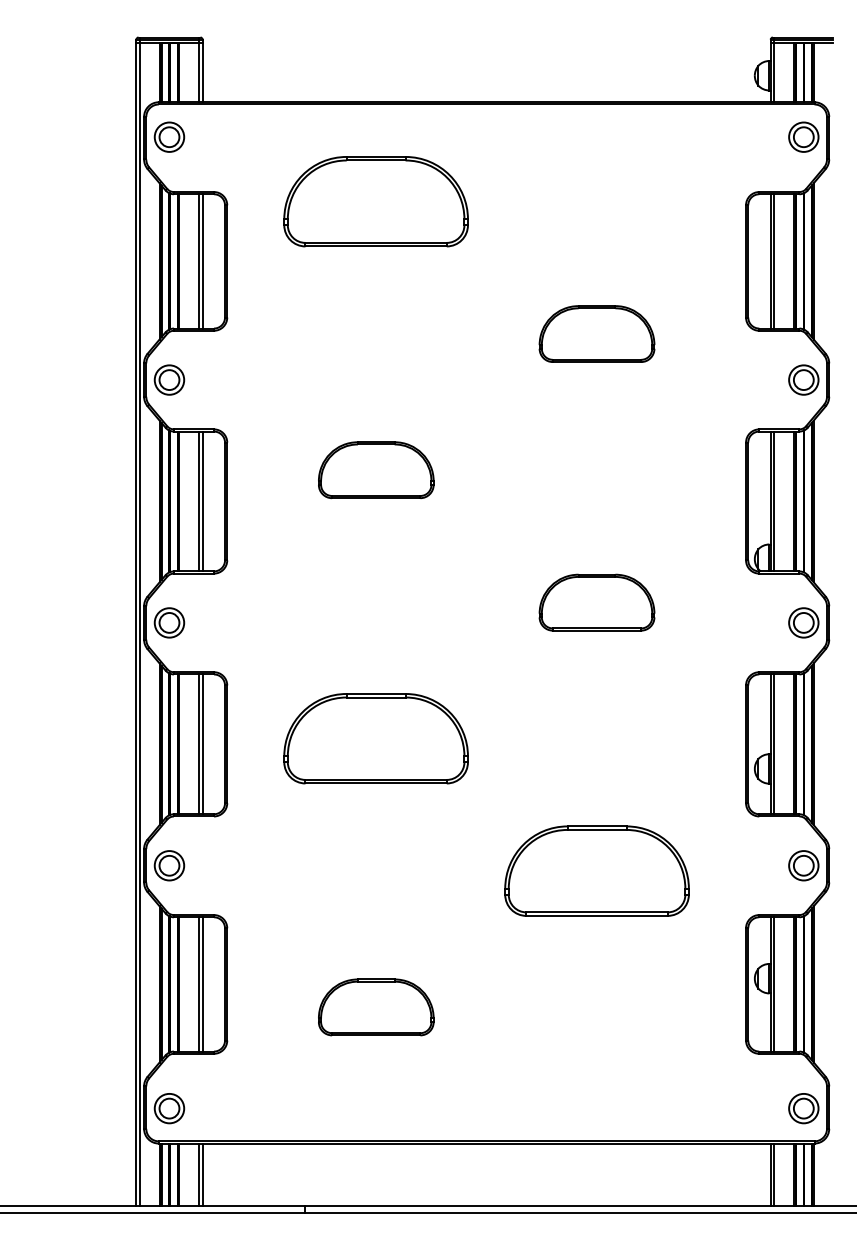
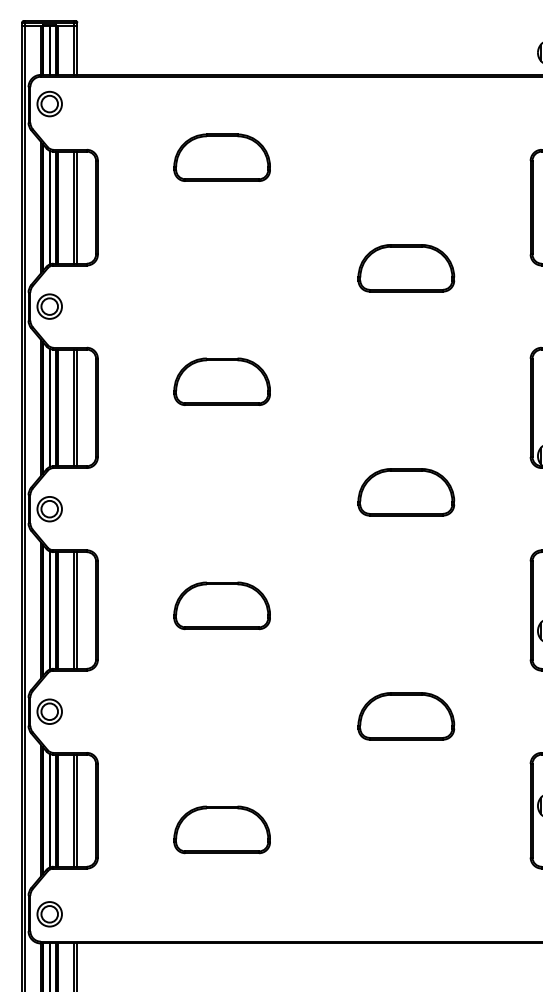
part: (376, 201) -> (222, 157), size x0.62
part: (376, 738) -> (222, 605), size x0.62
part: (596, 871) -> (405, 716), size x0.62

